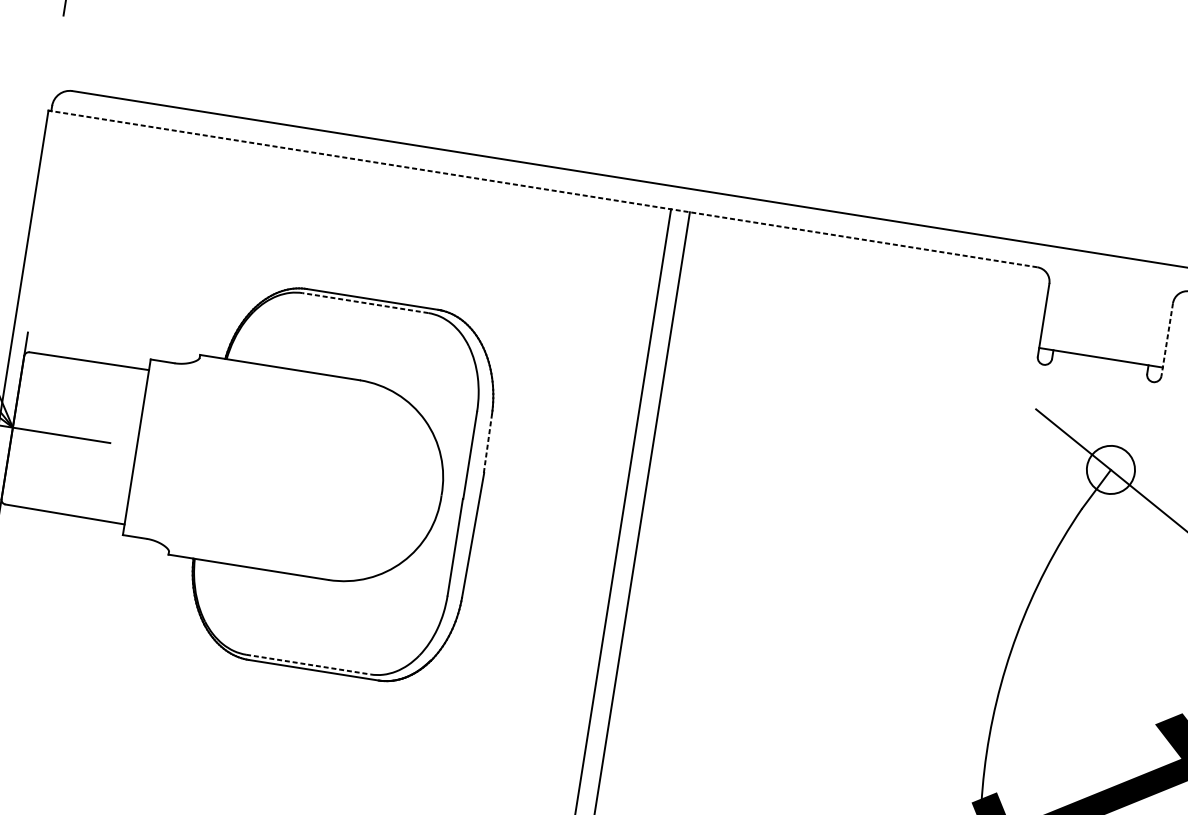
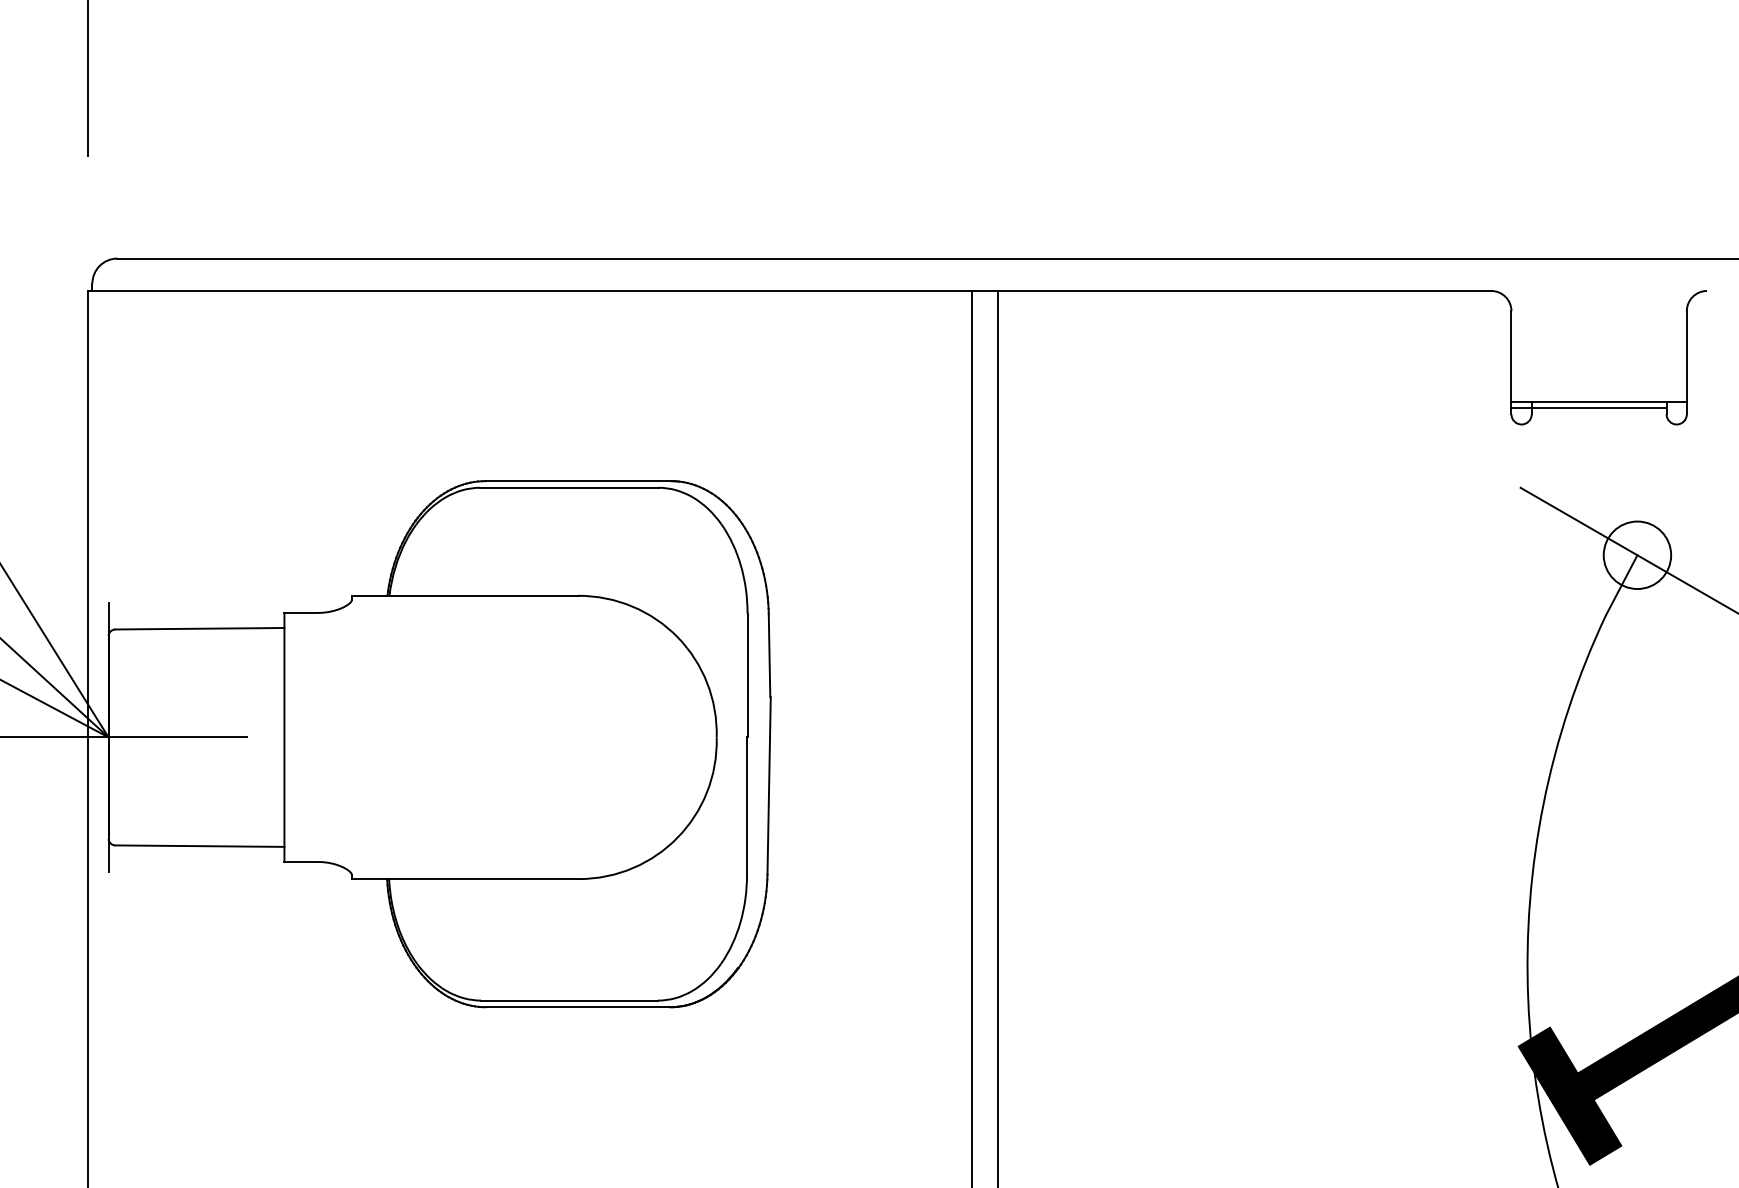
line: (542, 188) -> (789, 290), dashed -> solid
line: (364, 302) -> (568, 487), dashed -> solid
line: (1167, 339) -> (1686, 362), dashed -> solid
line: (1092, 361) -> (1588, 408), added
line: (487, 443) -> (769, 655), dashed -> solid
line: (309, 664) -> (570, 1000), dashed -> solid

